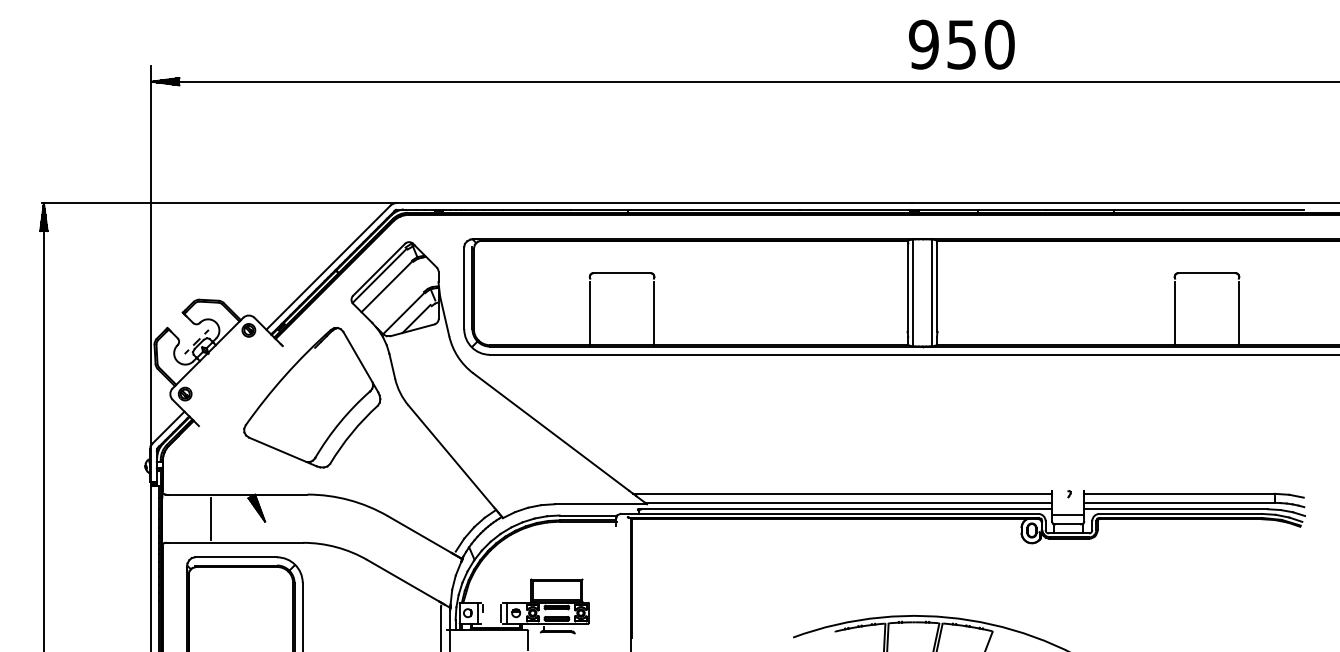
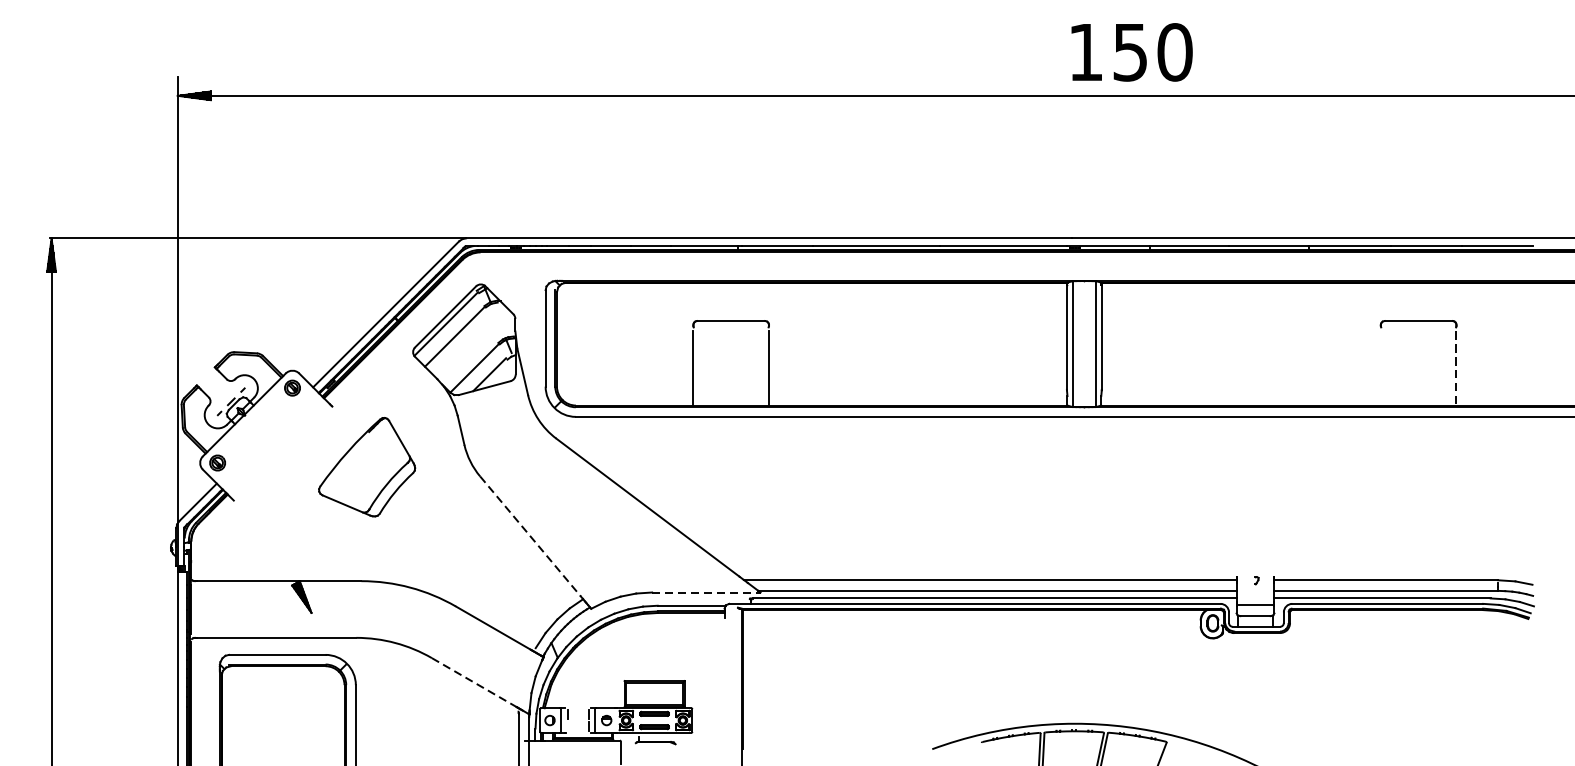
text: (923, 44) -> (1085, 52), 950 -> 150
line: (1174, 313) -> (1380, 368), removed
line: (1239, 313) -> (1456, 368), solid -> dashed
part: (312, 397) -> (367, 467), size x0.6
line: (451, 456) -> (530, 536), solid -> dashed
line: (601, 504) -> (706, 592), solid -> dashed
line: (211, 518) -> (248, 609), removed
line: (403, 580) -> (474, 682), solid -> dashed

